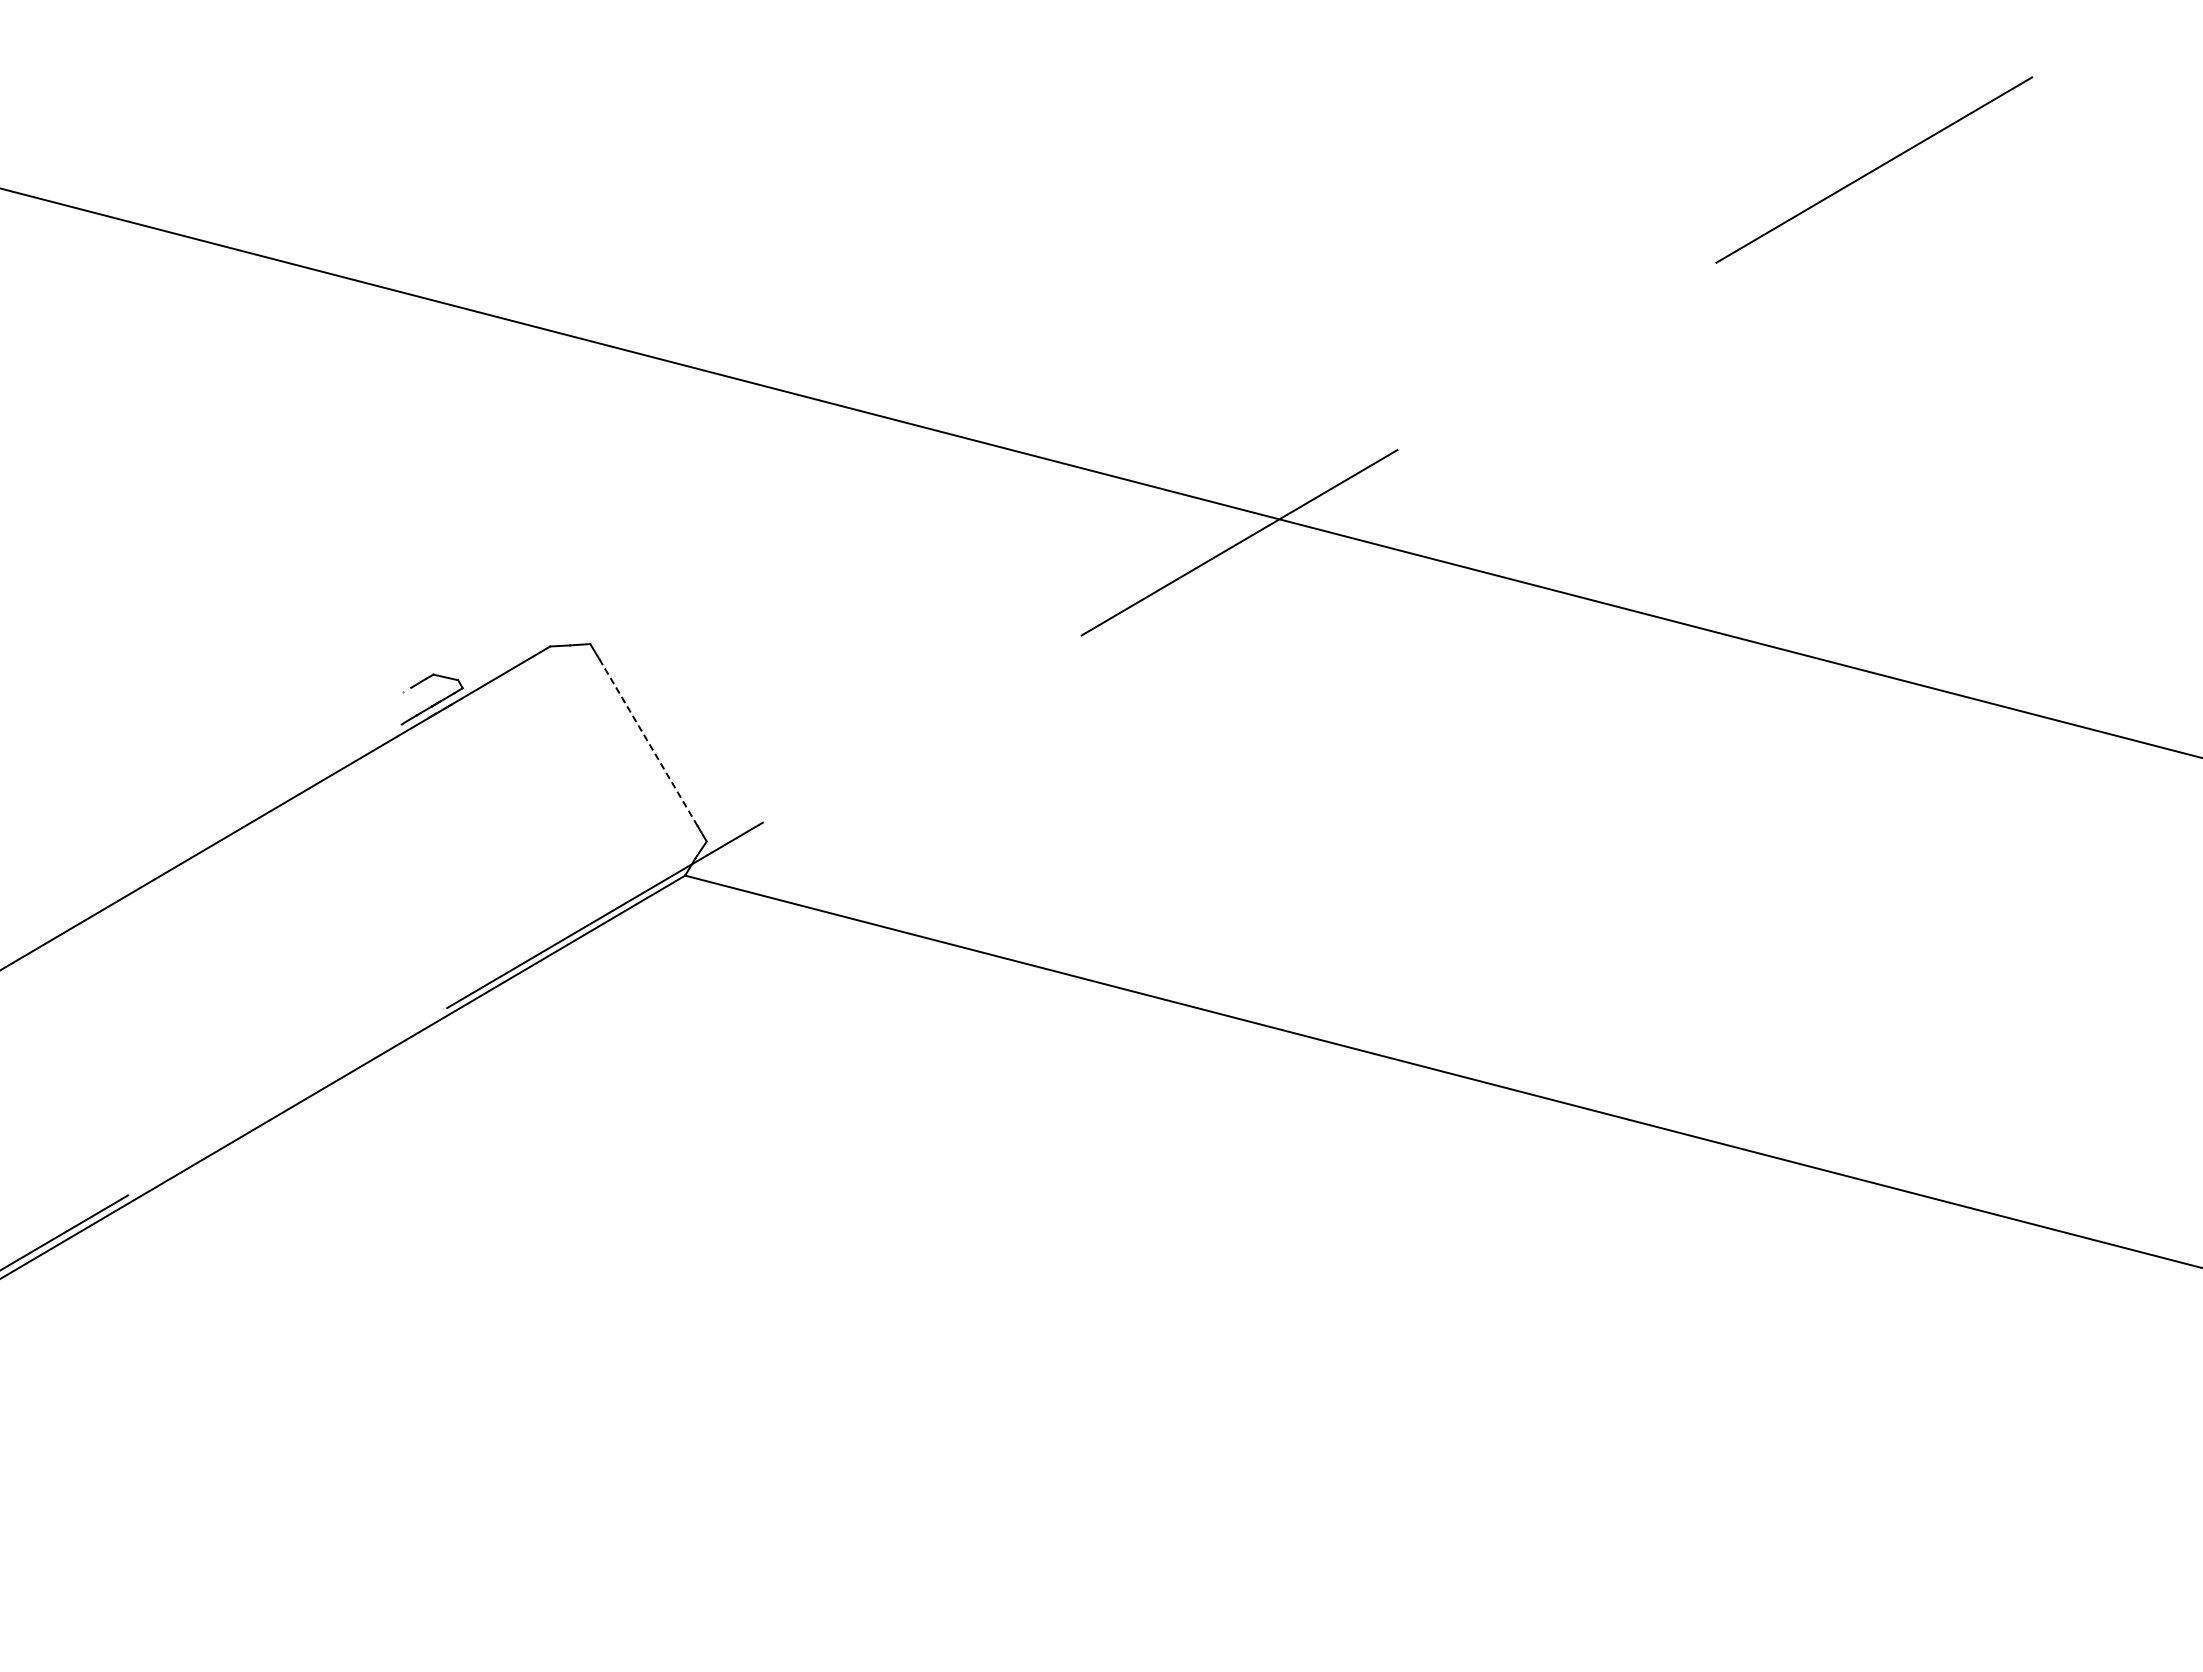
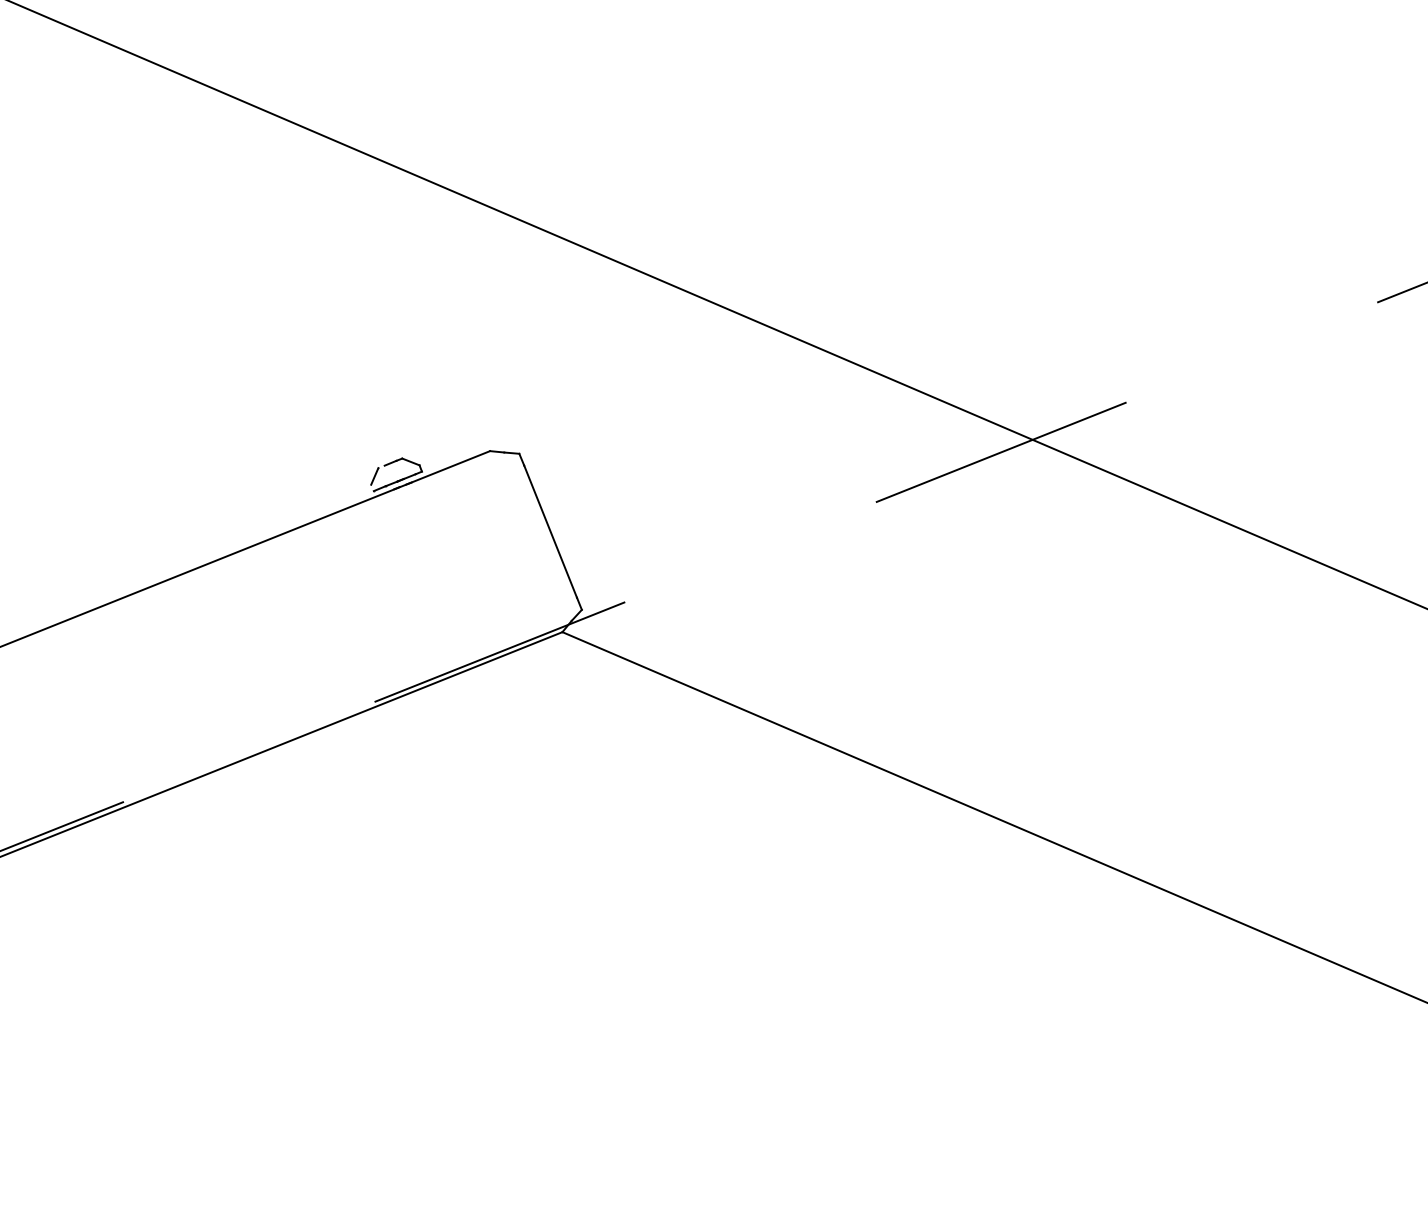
line: (399, 704) -> (374, 476), added
line: (648, 742) -> (550, 531), dashed -> solid

